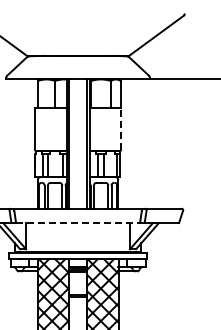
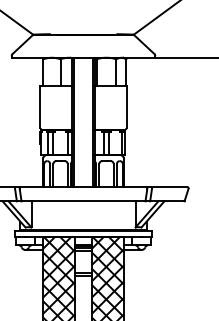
line: (121, 129) -> (126, 107), dashed -> solid
line: (78, 223) -> (83, 201), dashed -> solid

